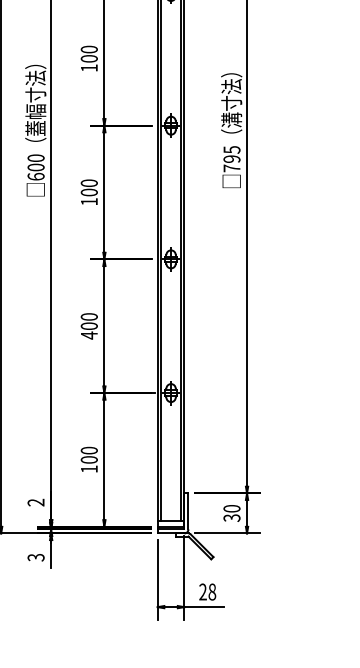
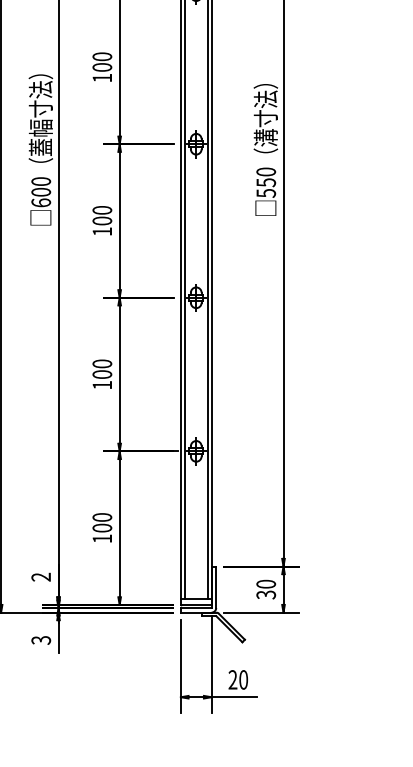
text: (232, 159) -> (266, 182), 795 -> 550
text: (88, 335) -> (101, 385), 400 -> 100
text: (212, 591) -> (243, 679), 28 -> 20

